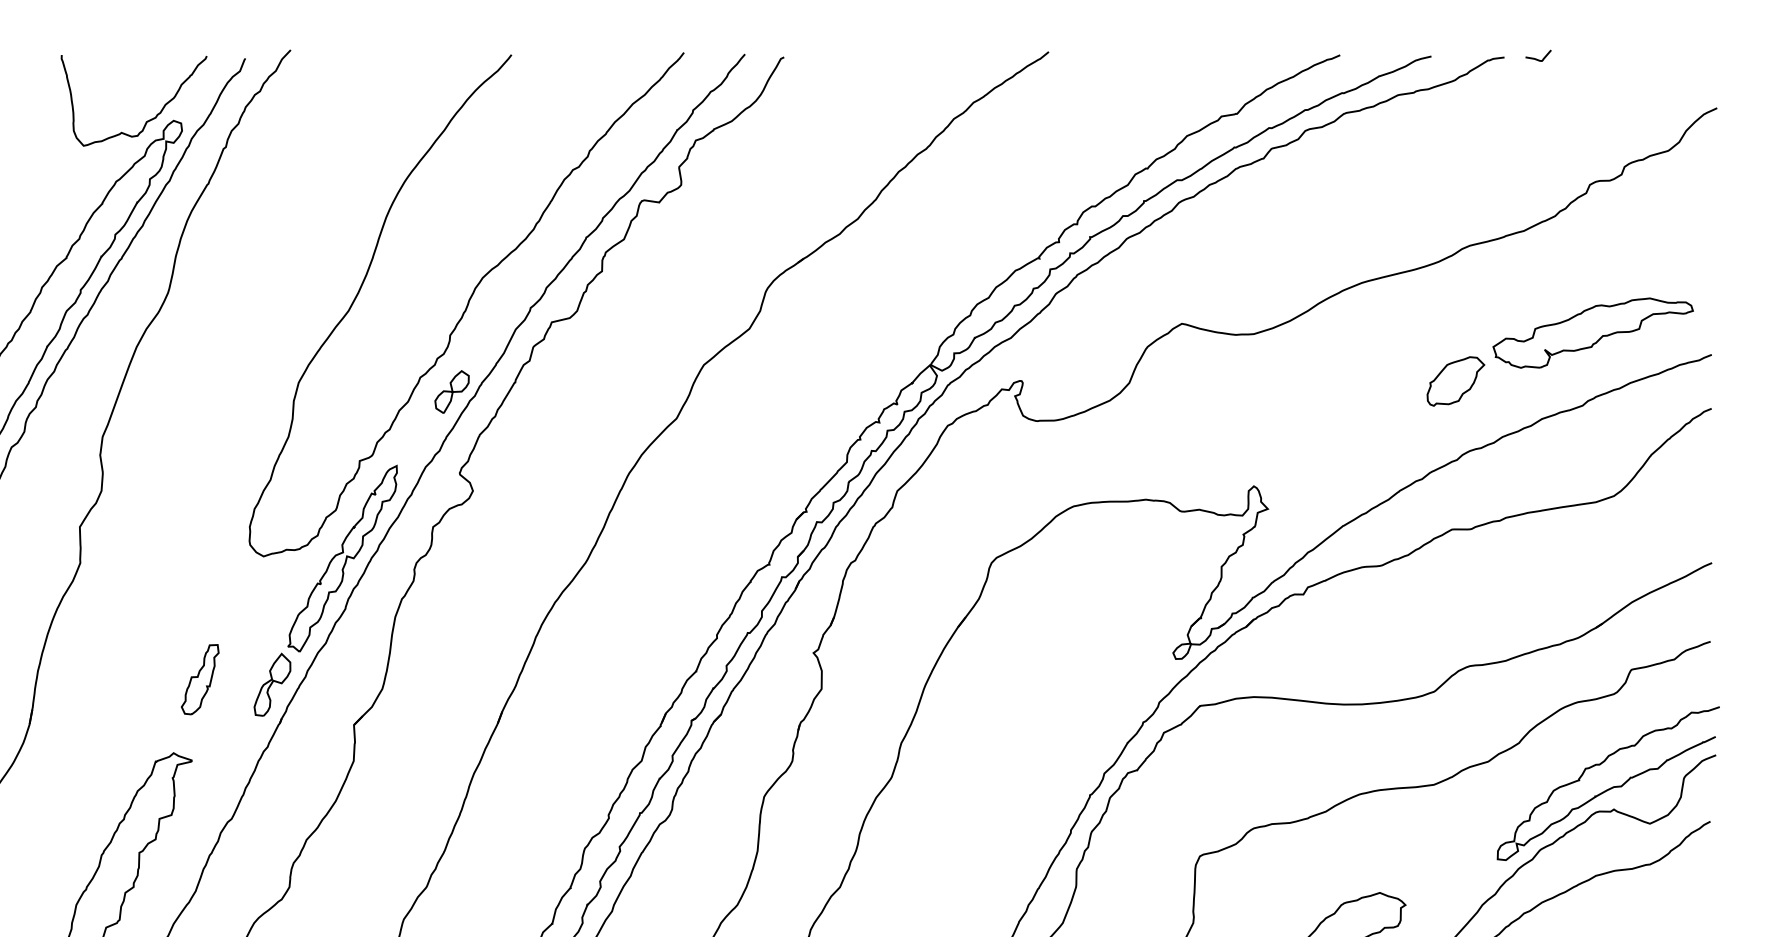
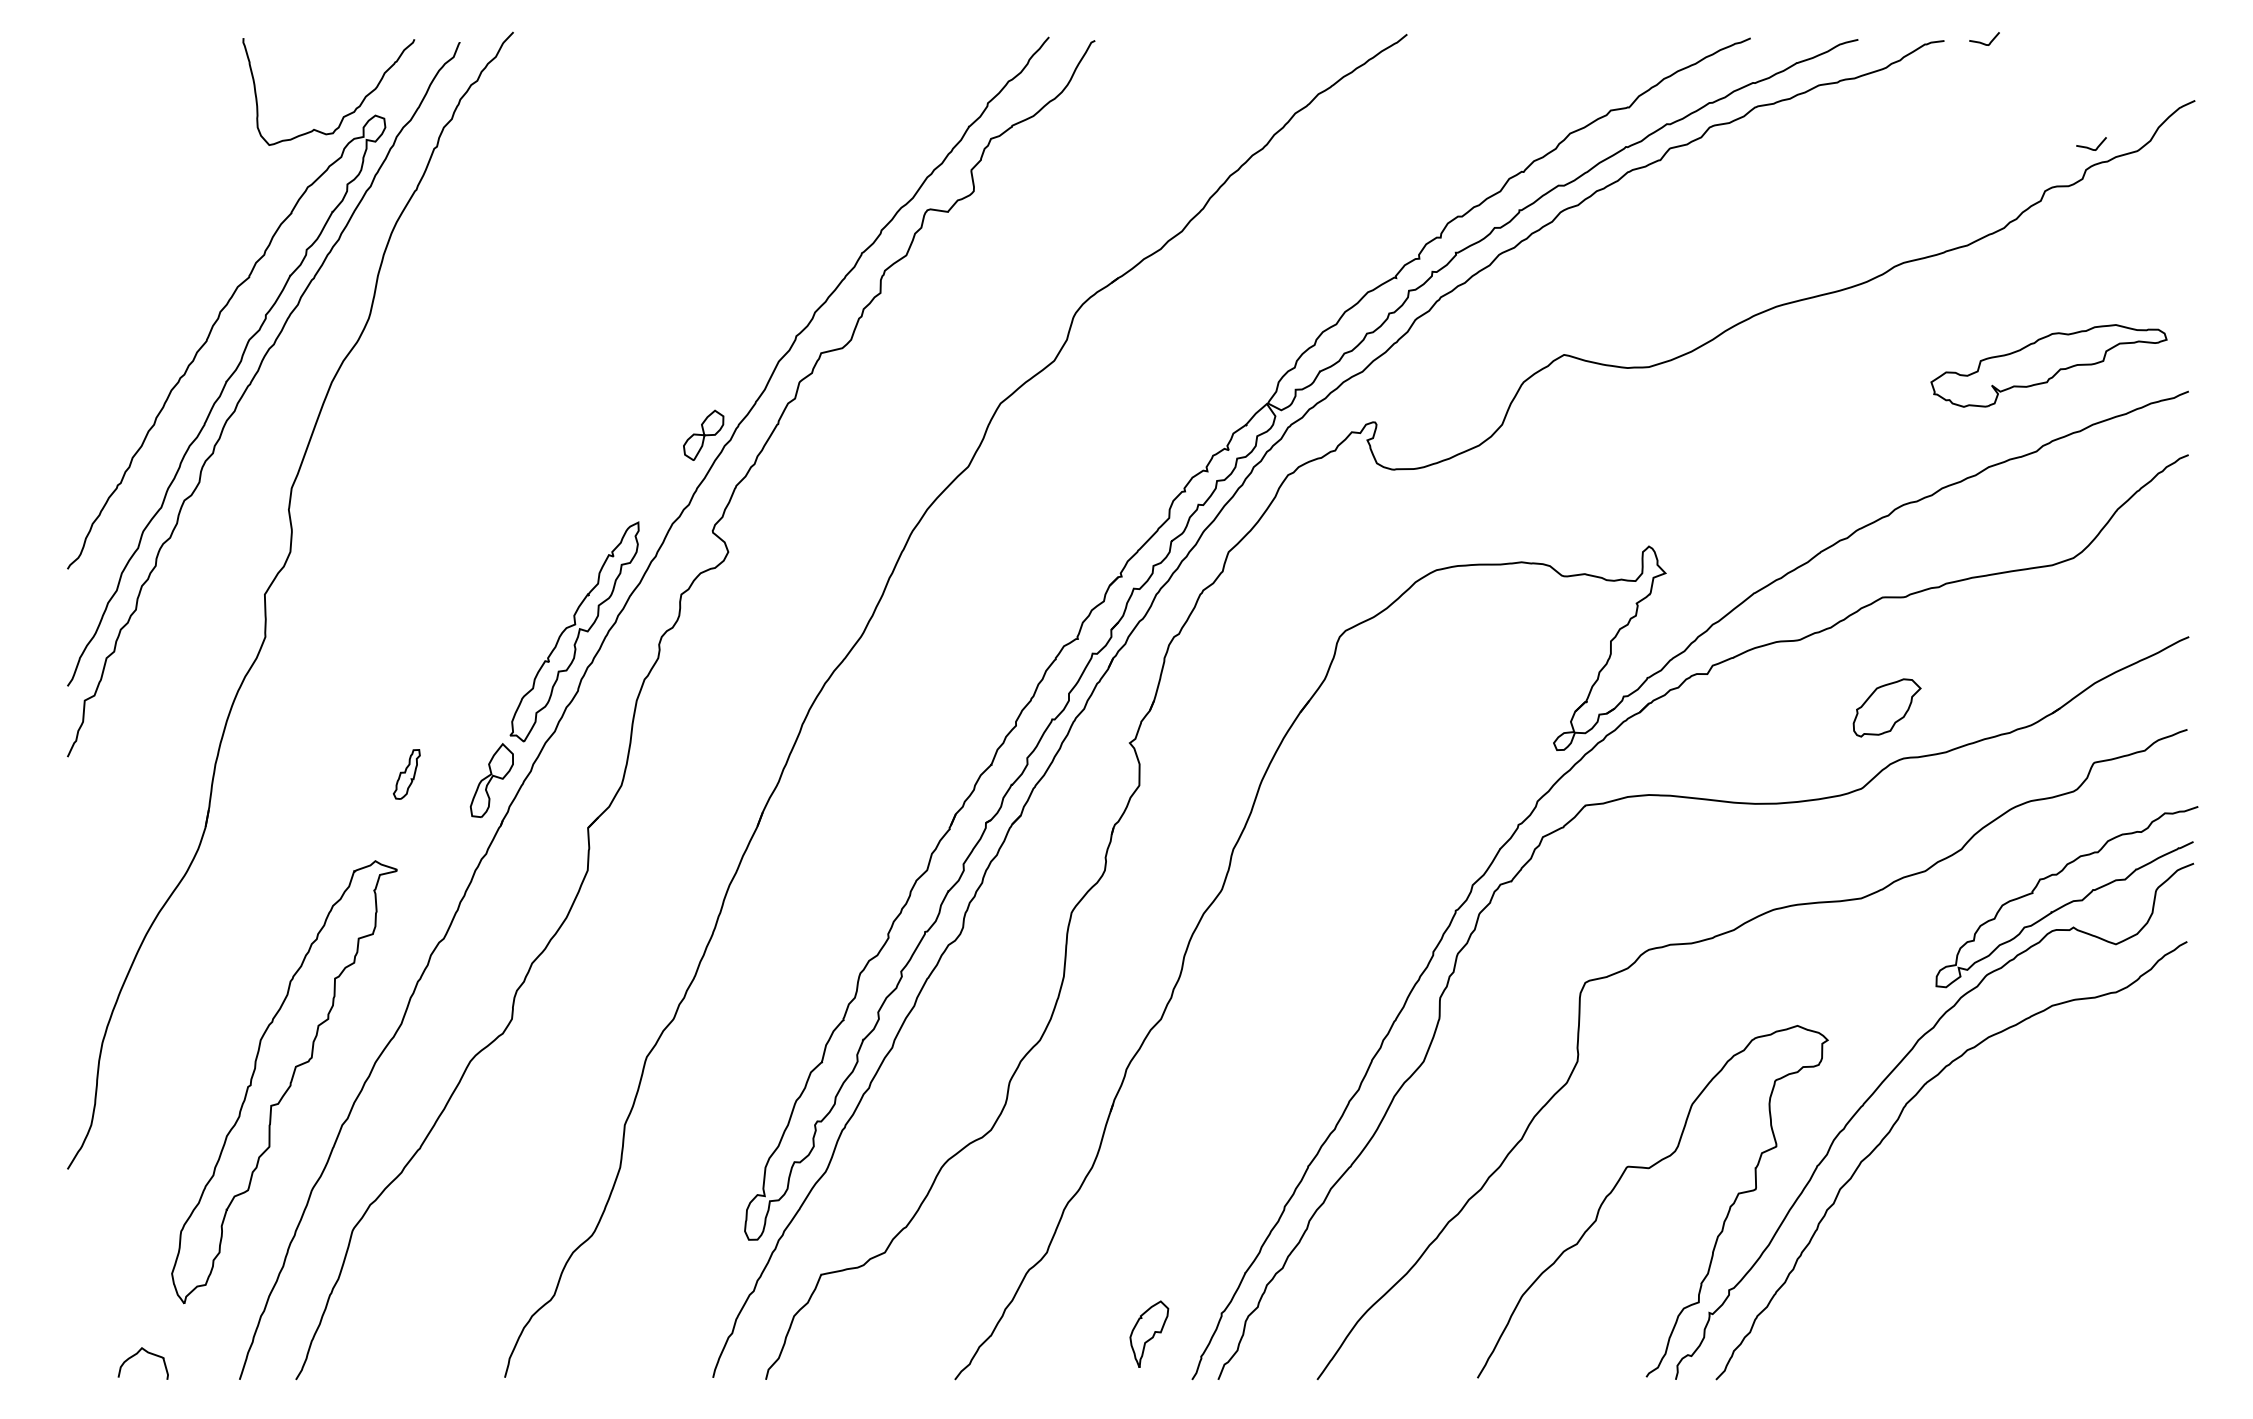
curve: (1627, 147) -> (2089, 147), added
curve: (467, 304) -> (721, 332), removed
part: (1455, 381) -> (1886, 707), moved
part: (200, 679) -> (406, 774), size x0.6

